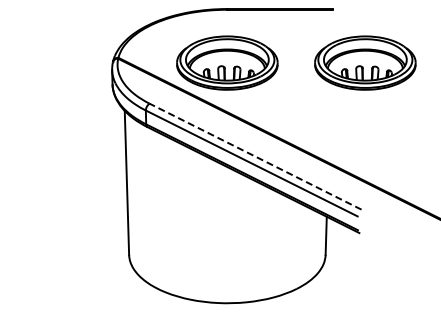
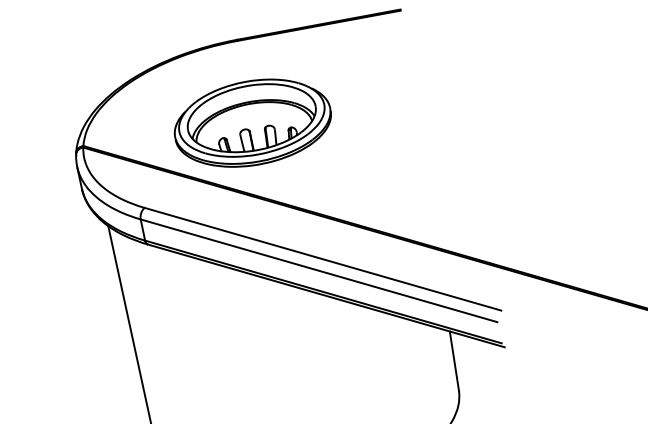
part: (365, 62) -> (465, 82), removed
line: (255, 156) -> (322, 258), dashed -> solid

